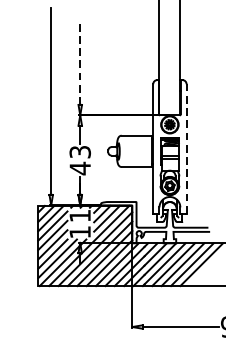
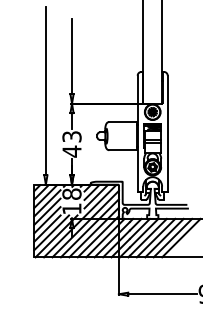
line: (80, 62) -> (72, 56), dashed -> solid
line: (186, 148) -> (167, 133), dashed -> solid
text: (79, 215) -> (71, 193), 11 -> 18

